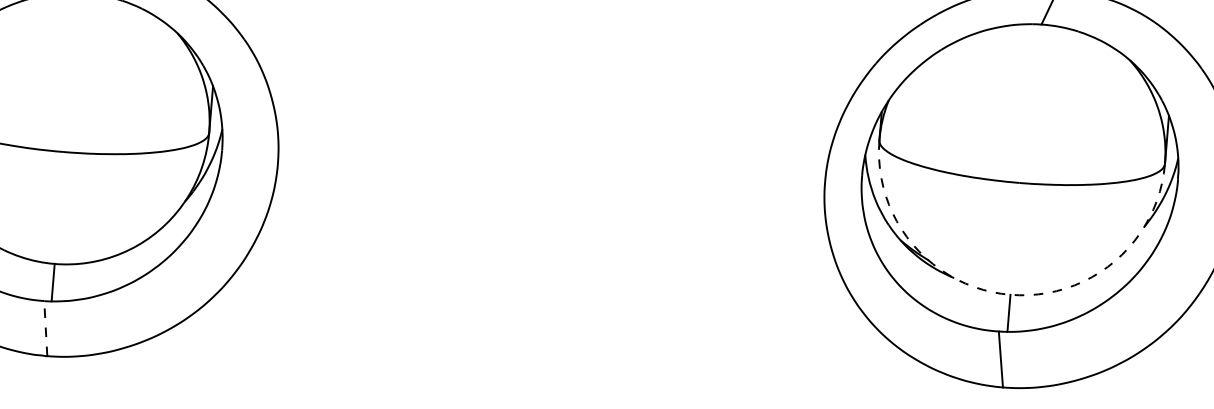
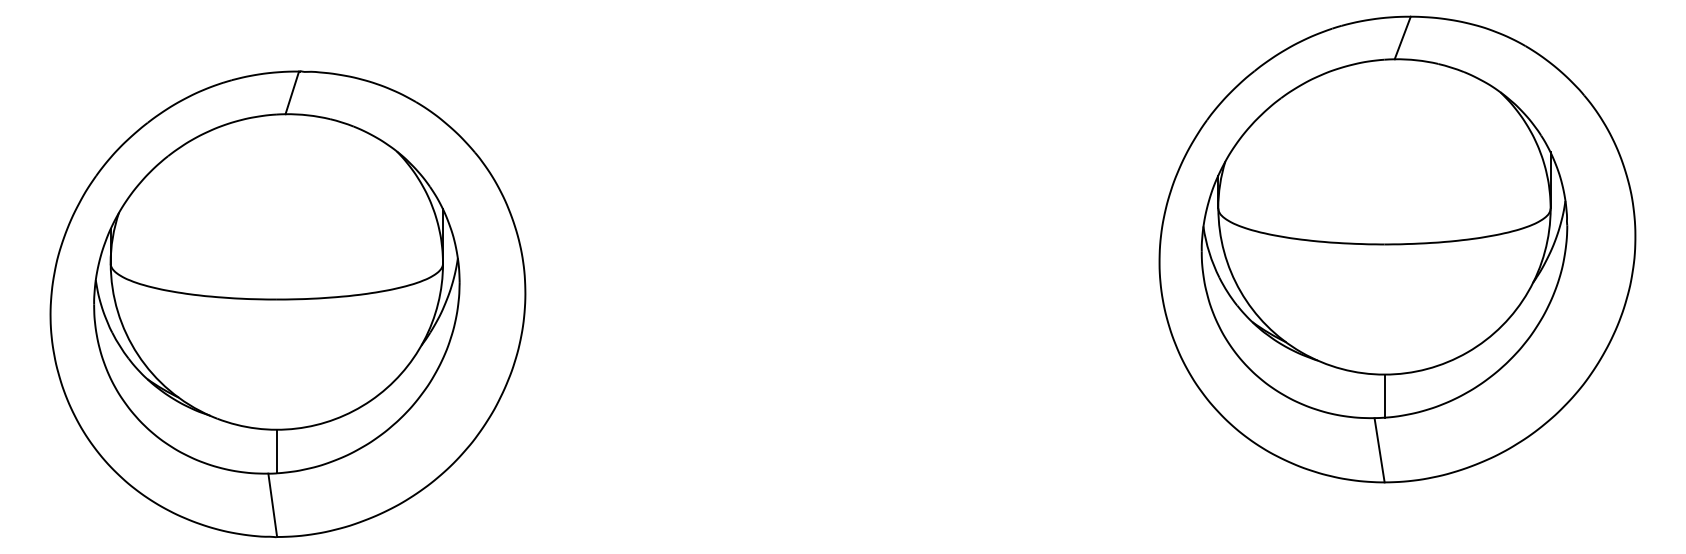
arc: (1010, 294) -> (1384, 374), dashed -> solid
line: (45, 328) -> (272, 505), dashed -> solid

